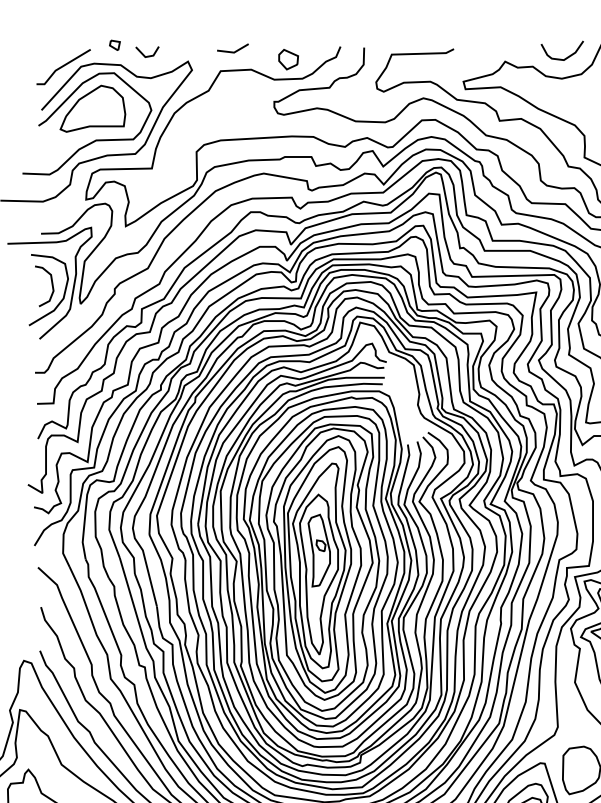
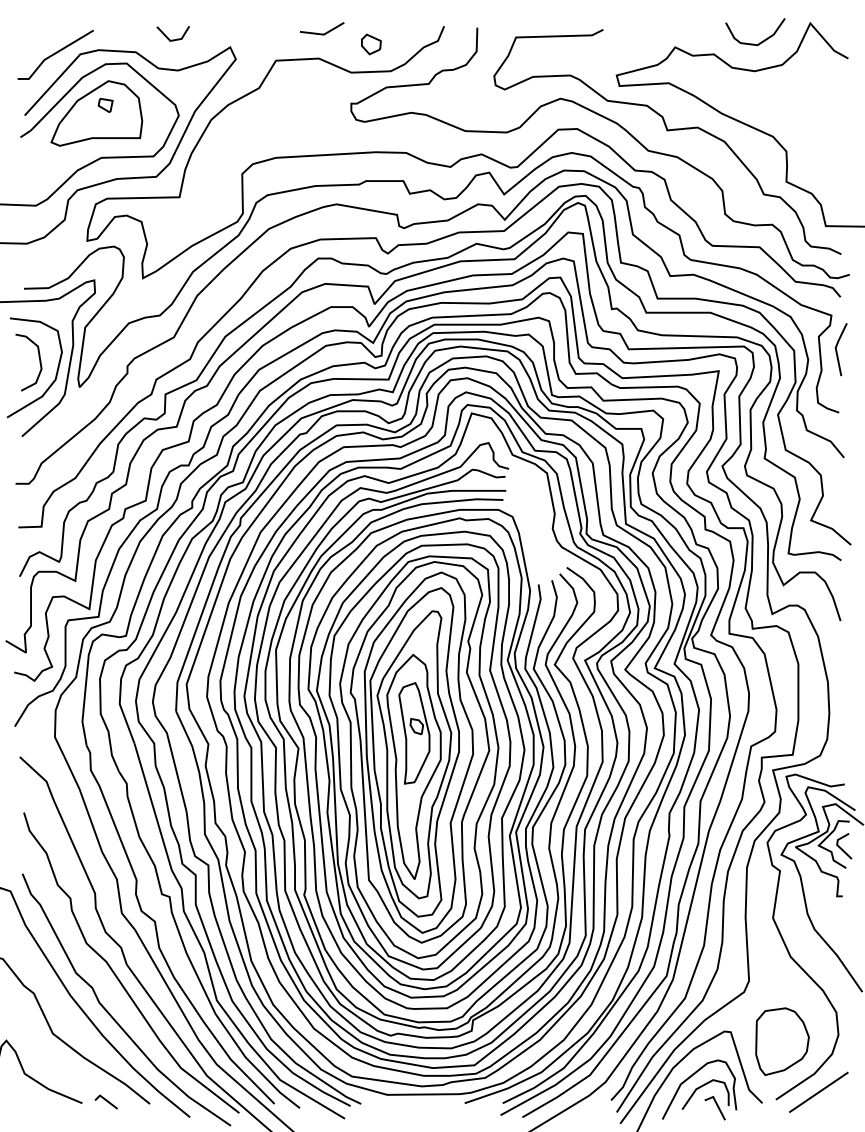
part: (114, 44) -> (105, 104), moved
line: (235, 51) -> (325, 32), moved
part: (288, 59) -> (371, 44), size x0.71

